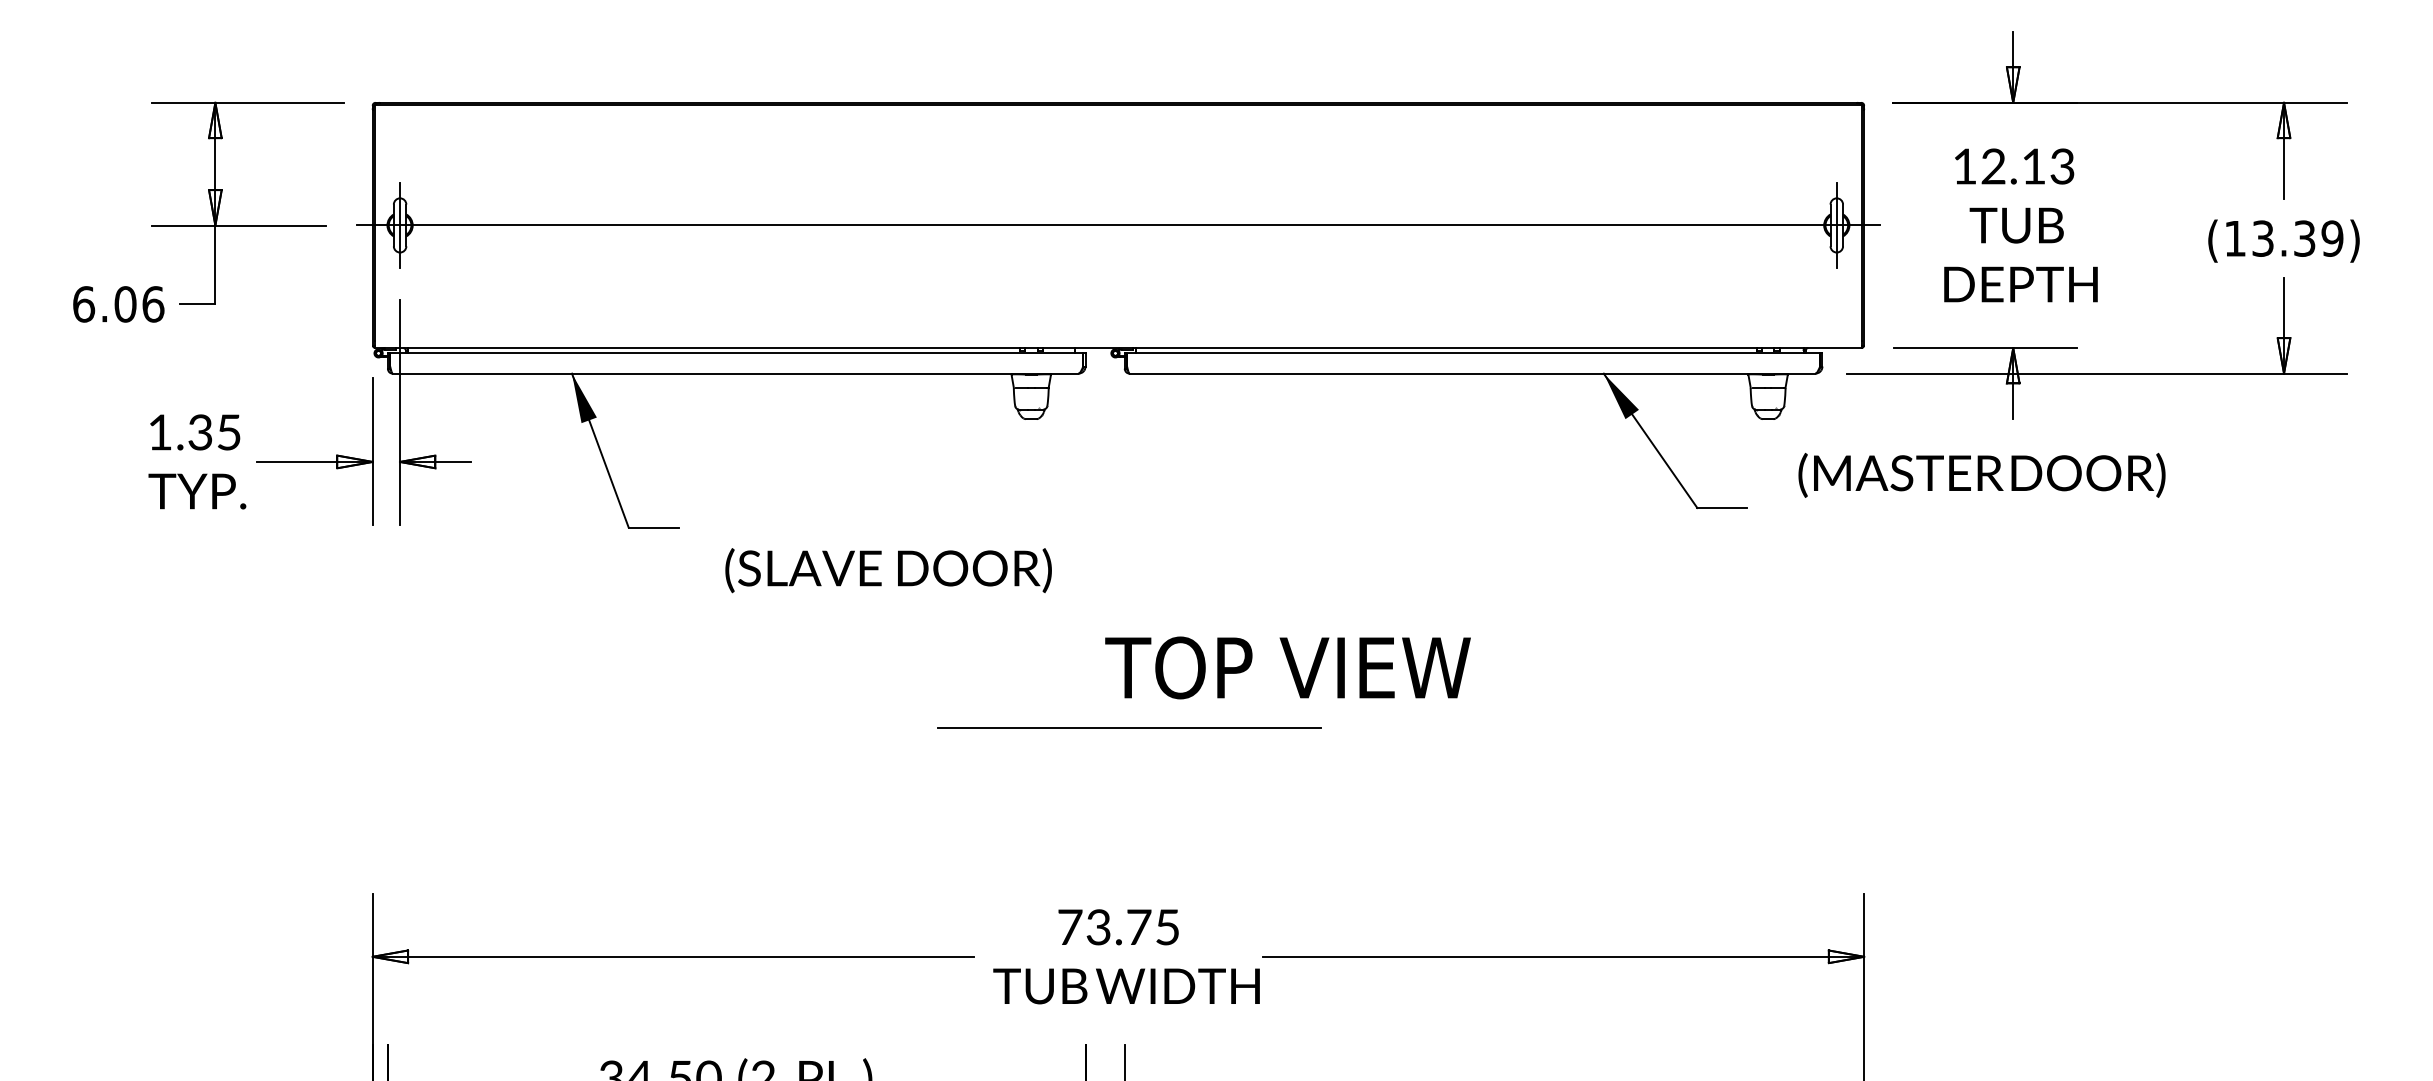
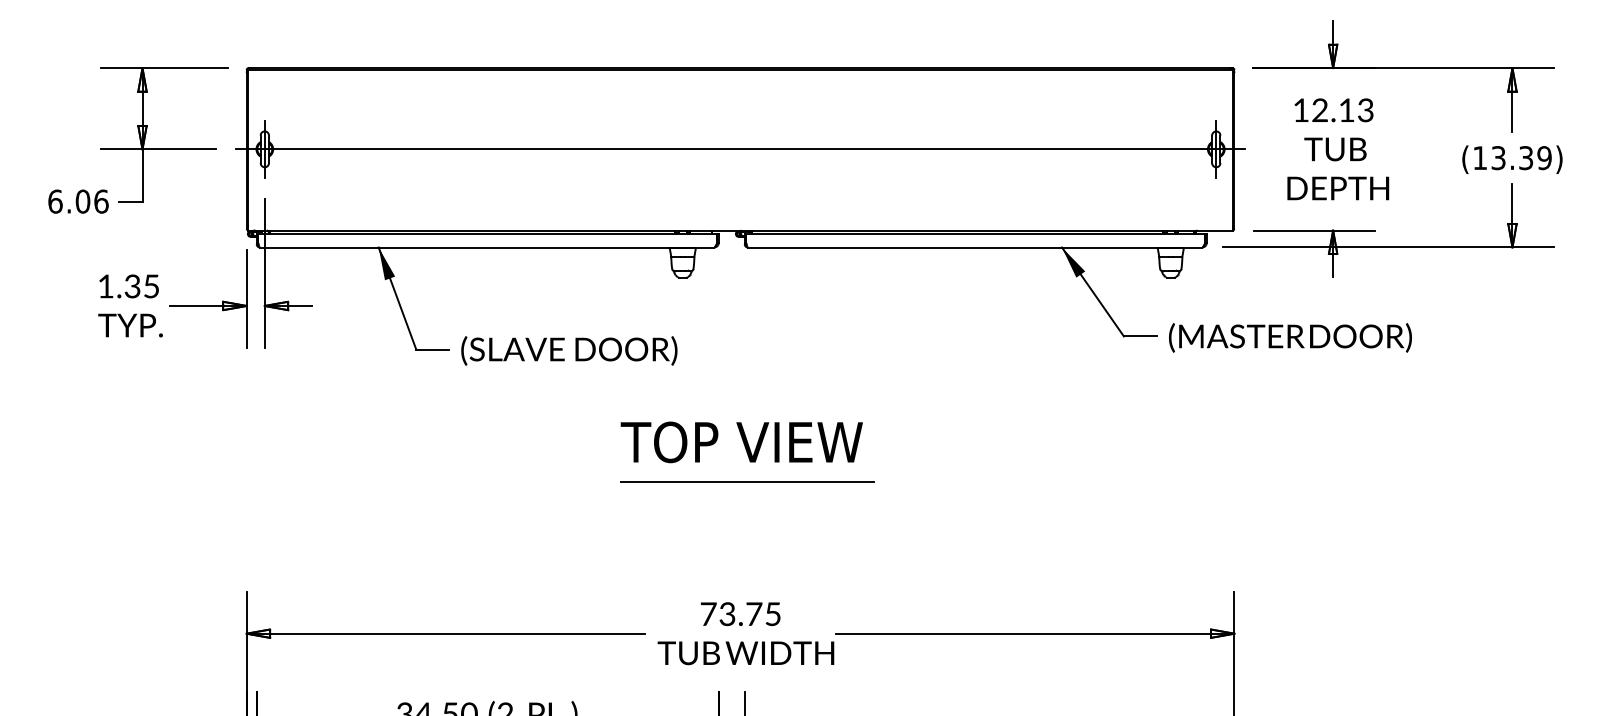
text: (1982, 474) -> (1290, 337), moved
text: (888, 569) -> (569, 350), moved
text: (1287, 668) -> (741, 442), moved

